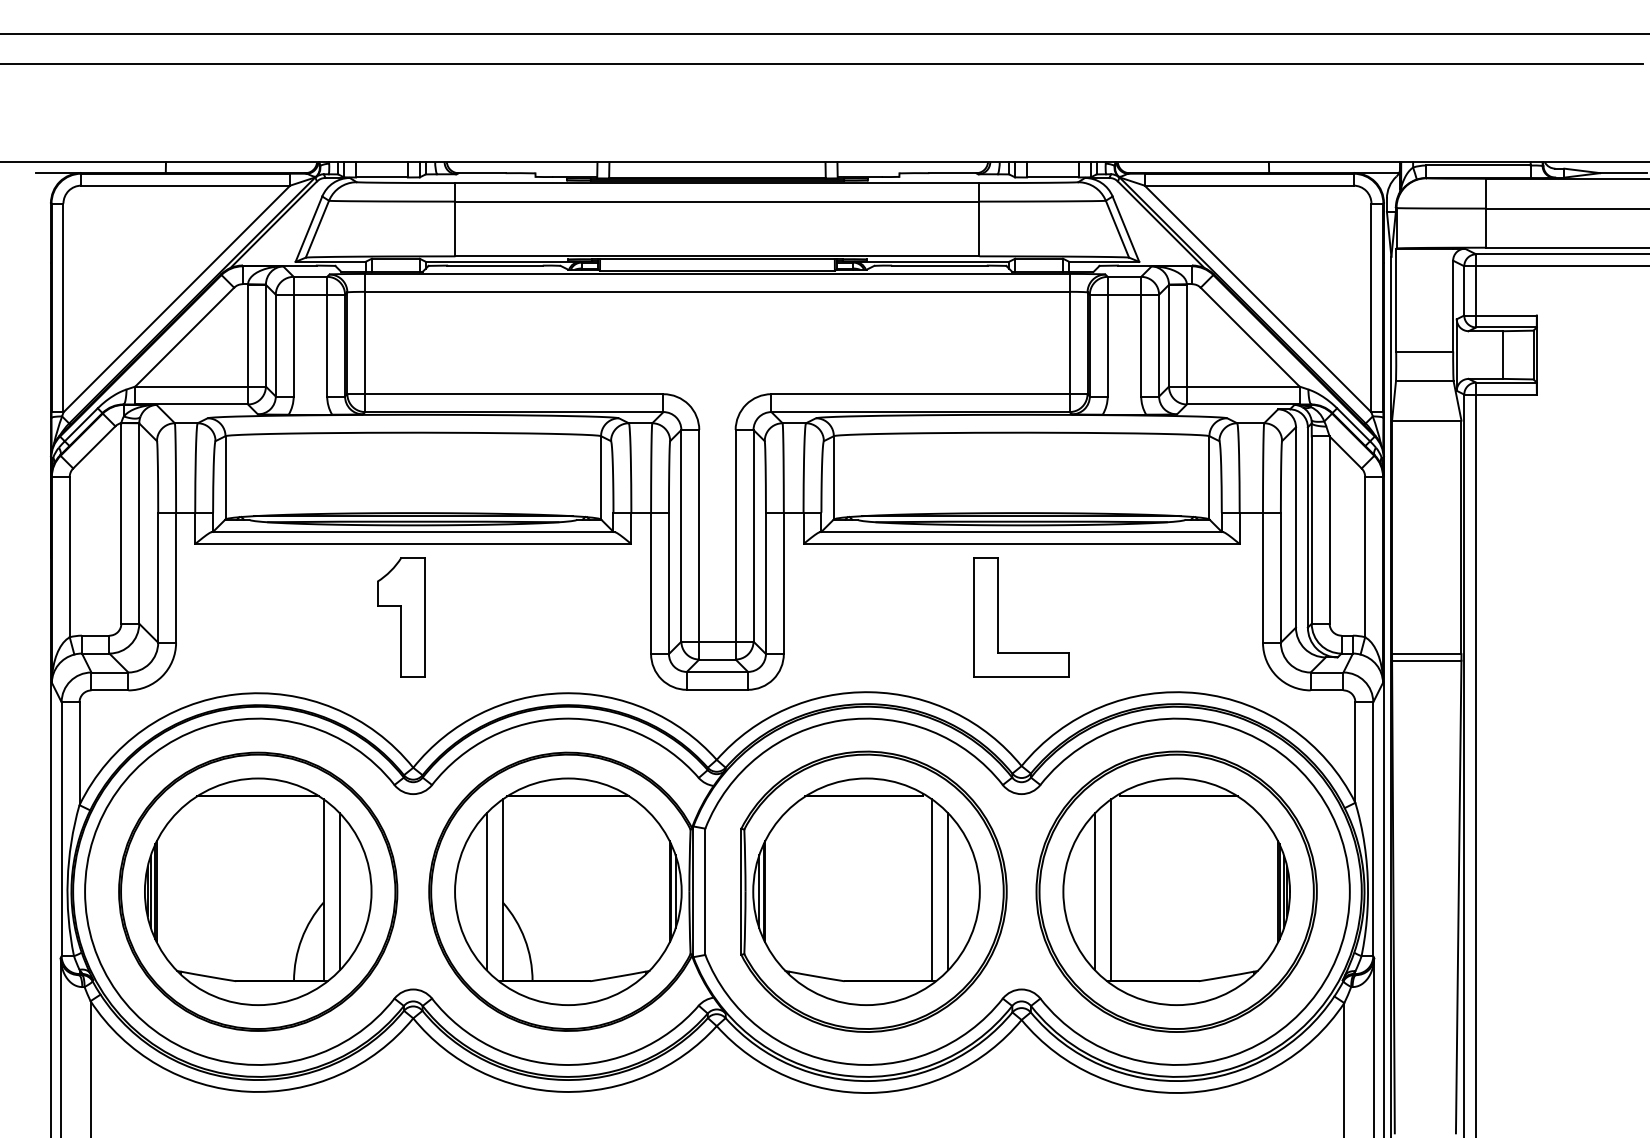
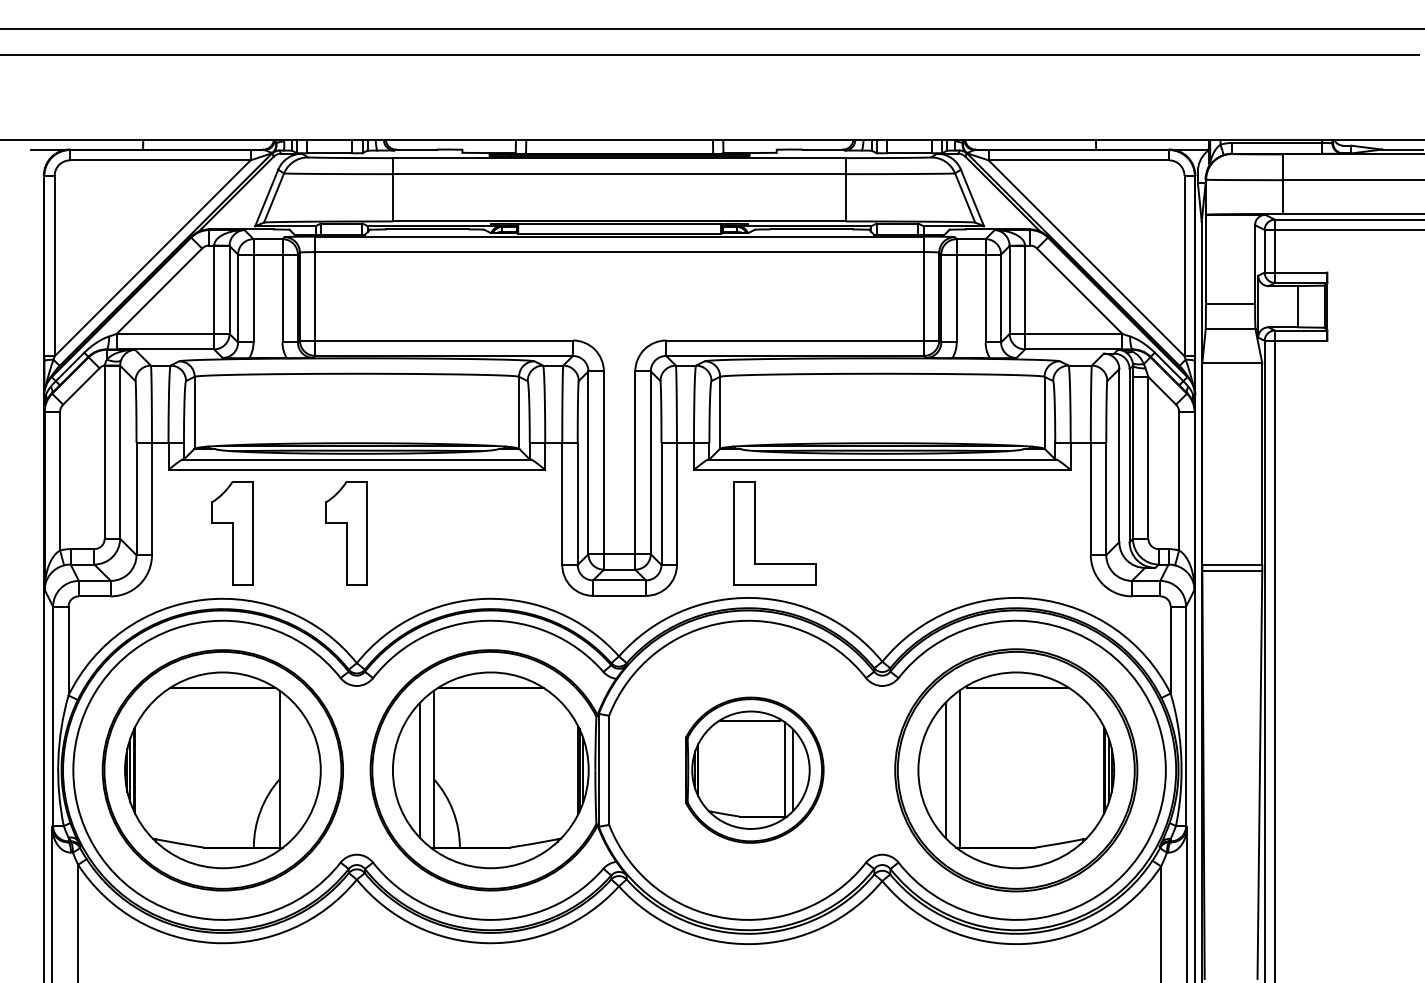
part: (269, 617) -> (232, 533), added
part: (998, 617) -> (755, 533), moved
line: (339, 891) -> (293, 770), removed
part: (873, 891) -> (754, 770), size x0.6

